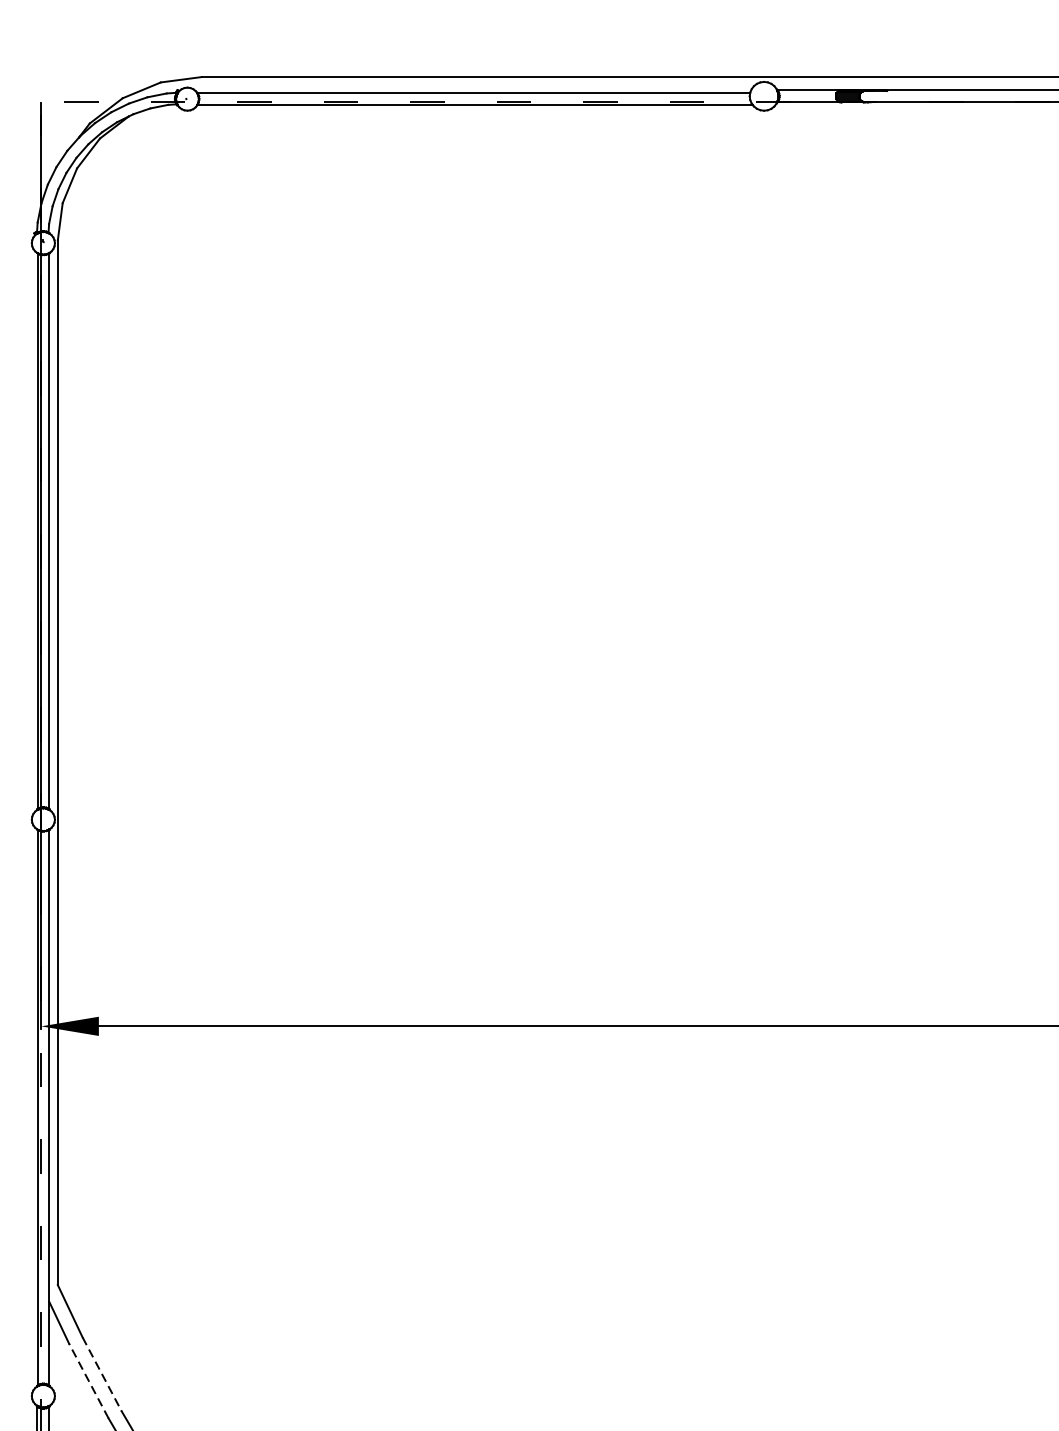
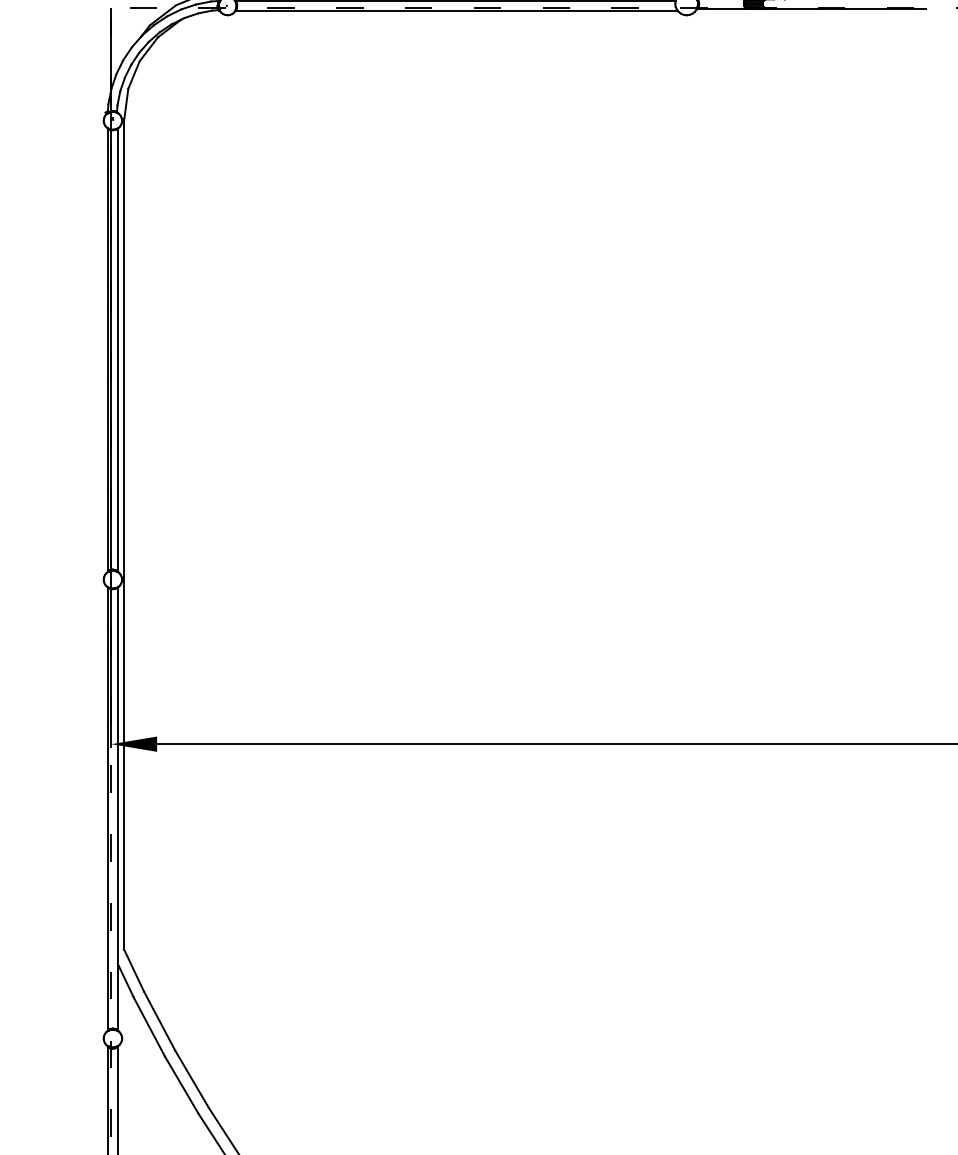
line: (101, 1374) -> (159, 1021), dashed -> solid
line: (89, 1380) -> (149, 1026), dashed -> solid

